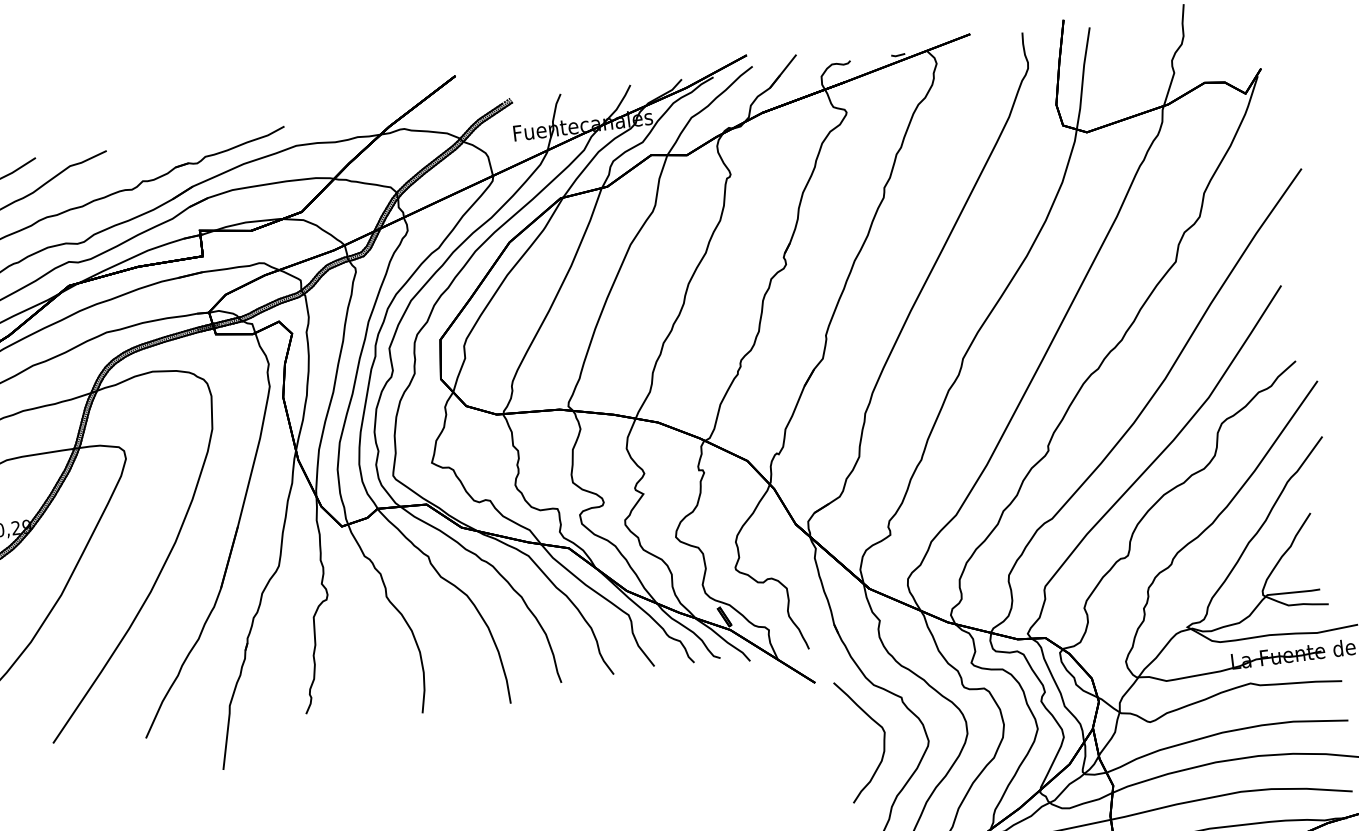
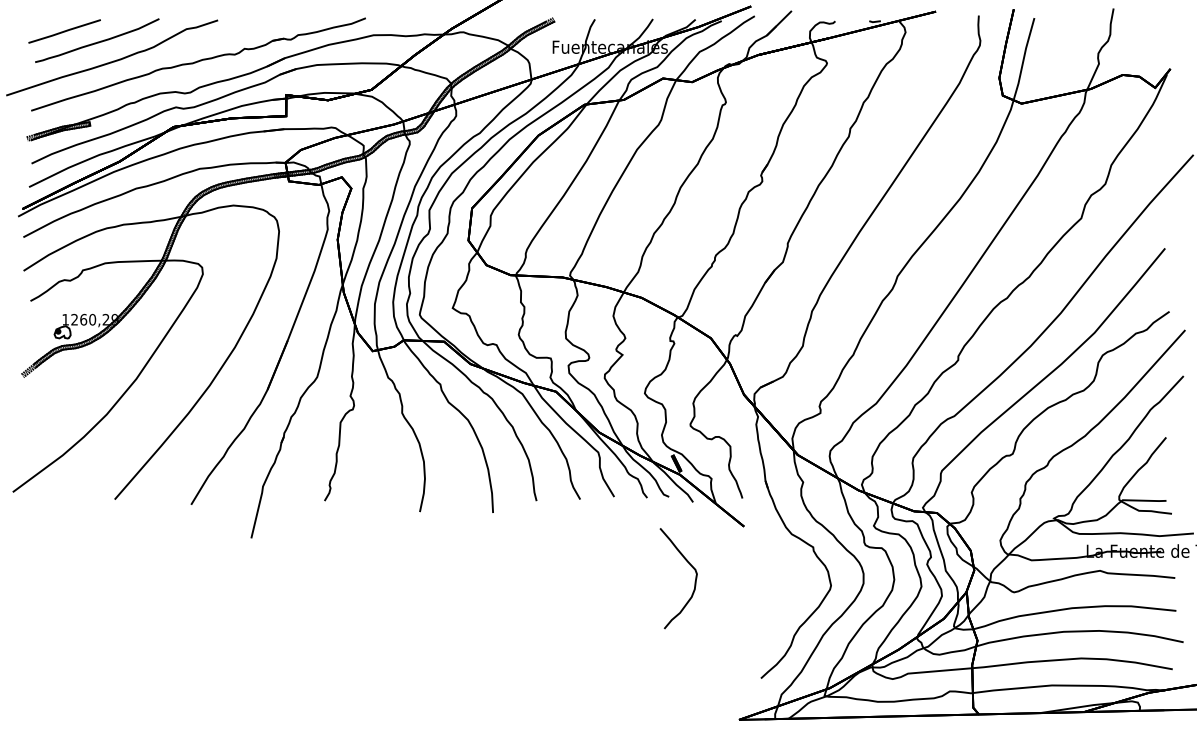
curve: (882, 741) -> (694, 581), moved

